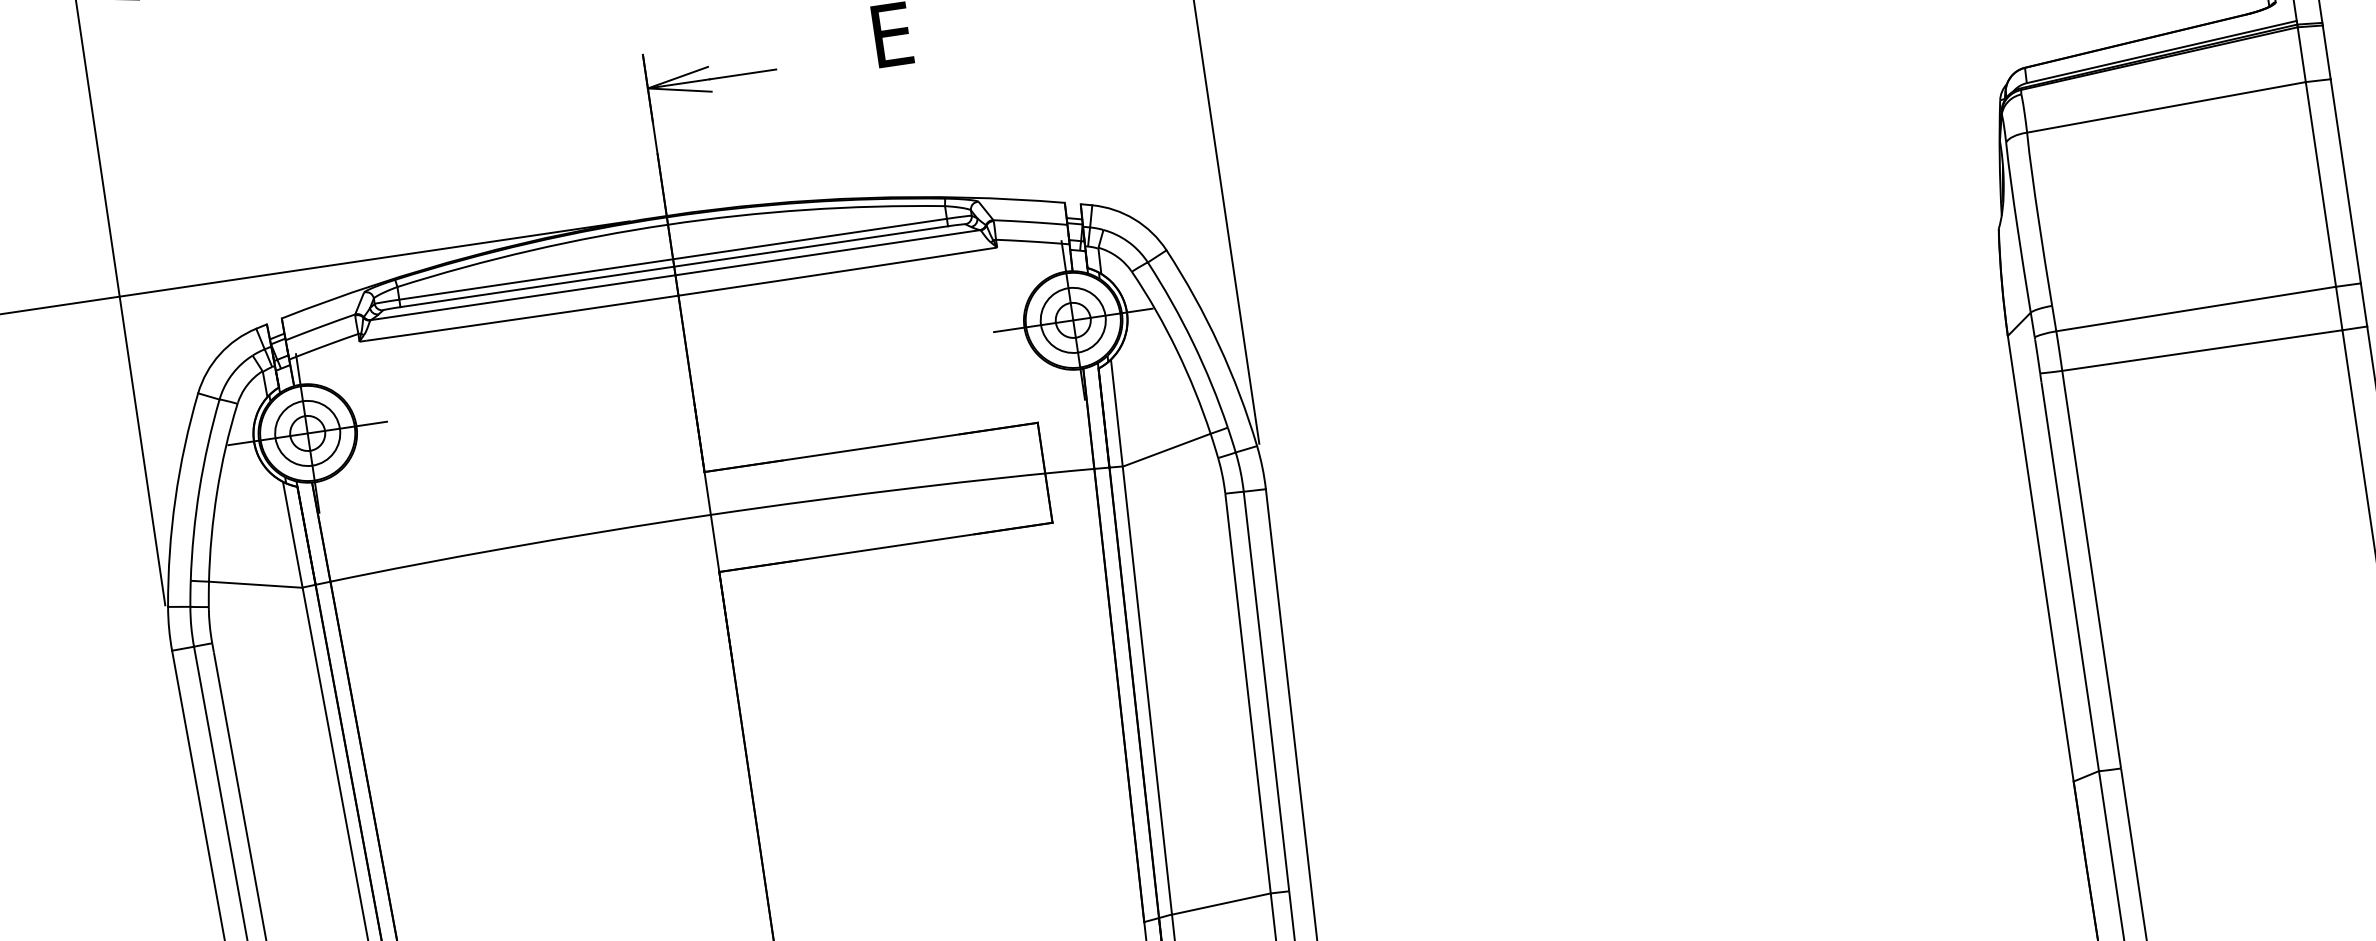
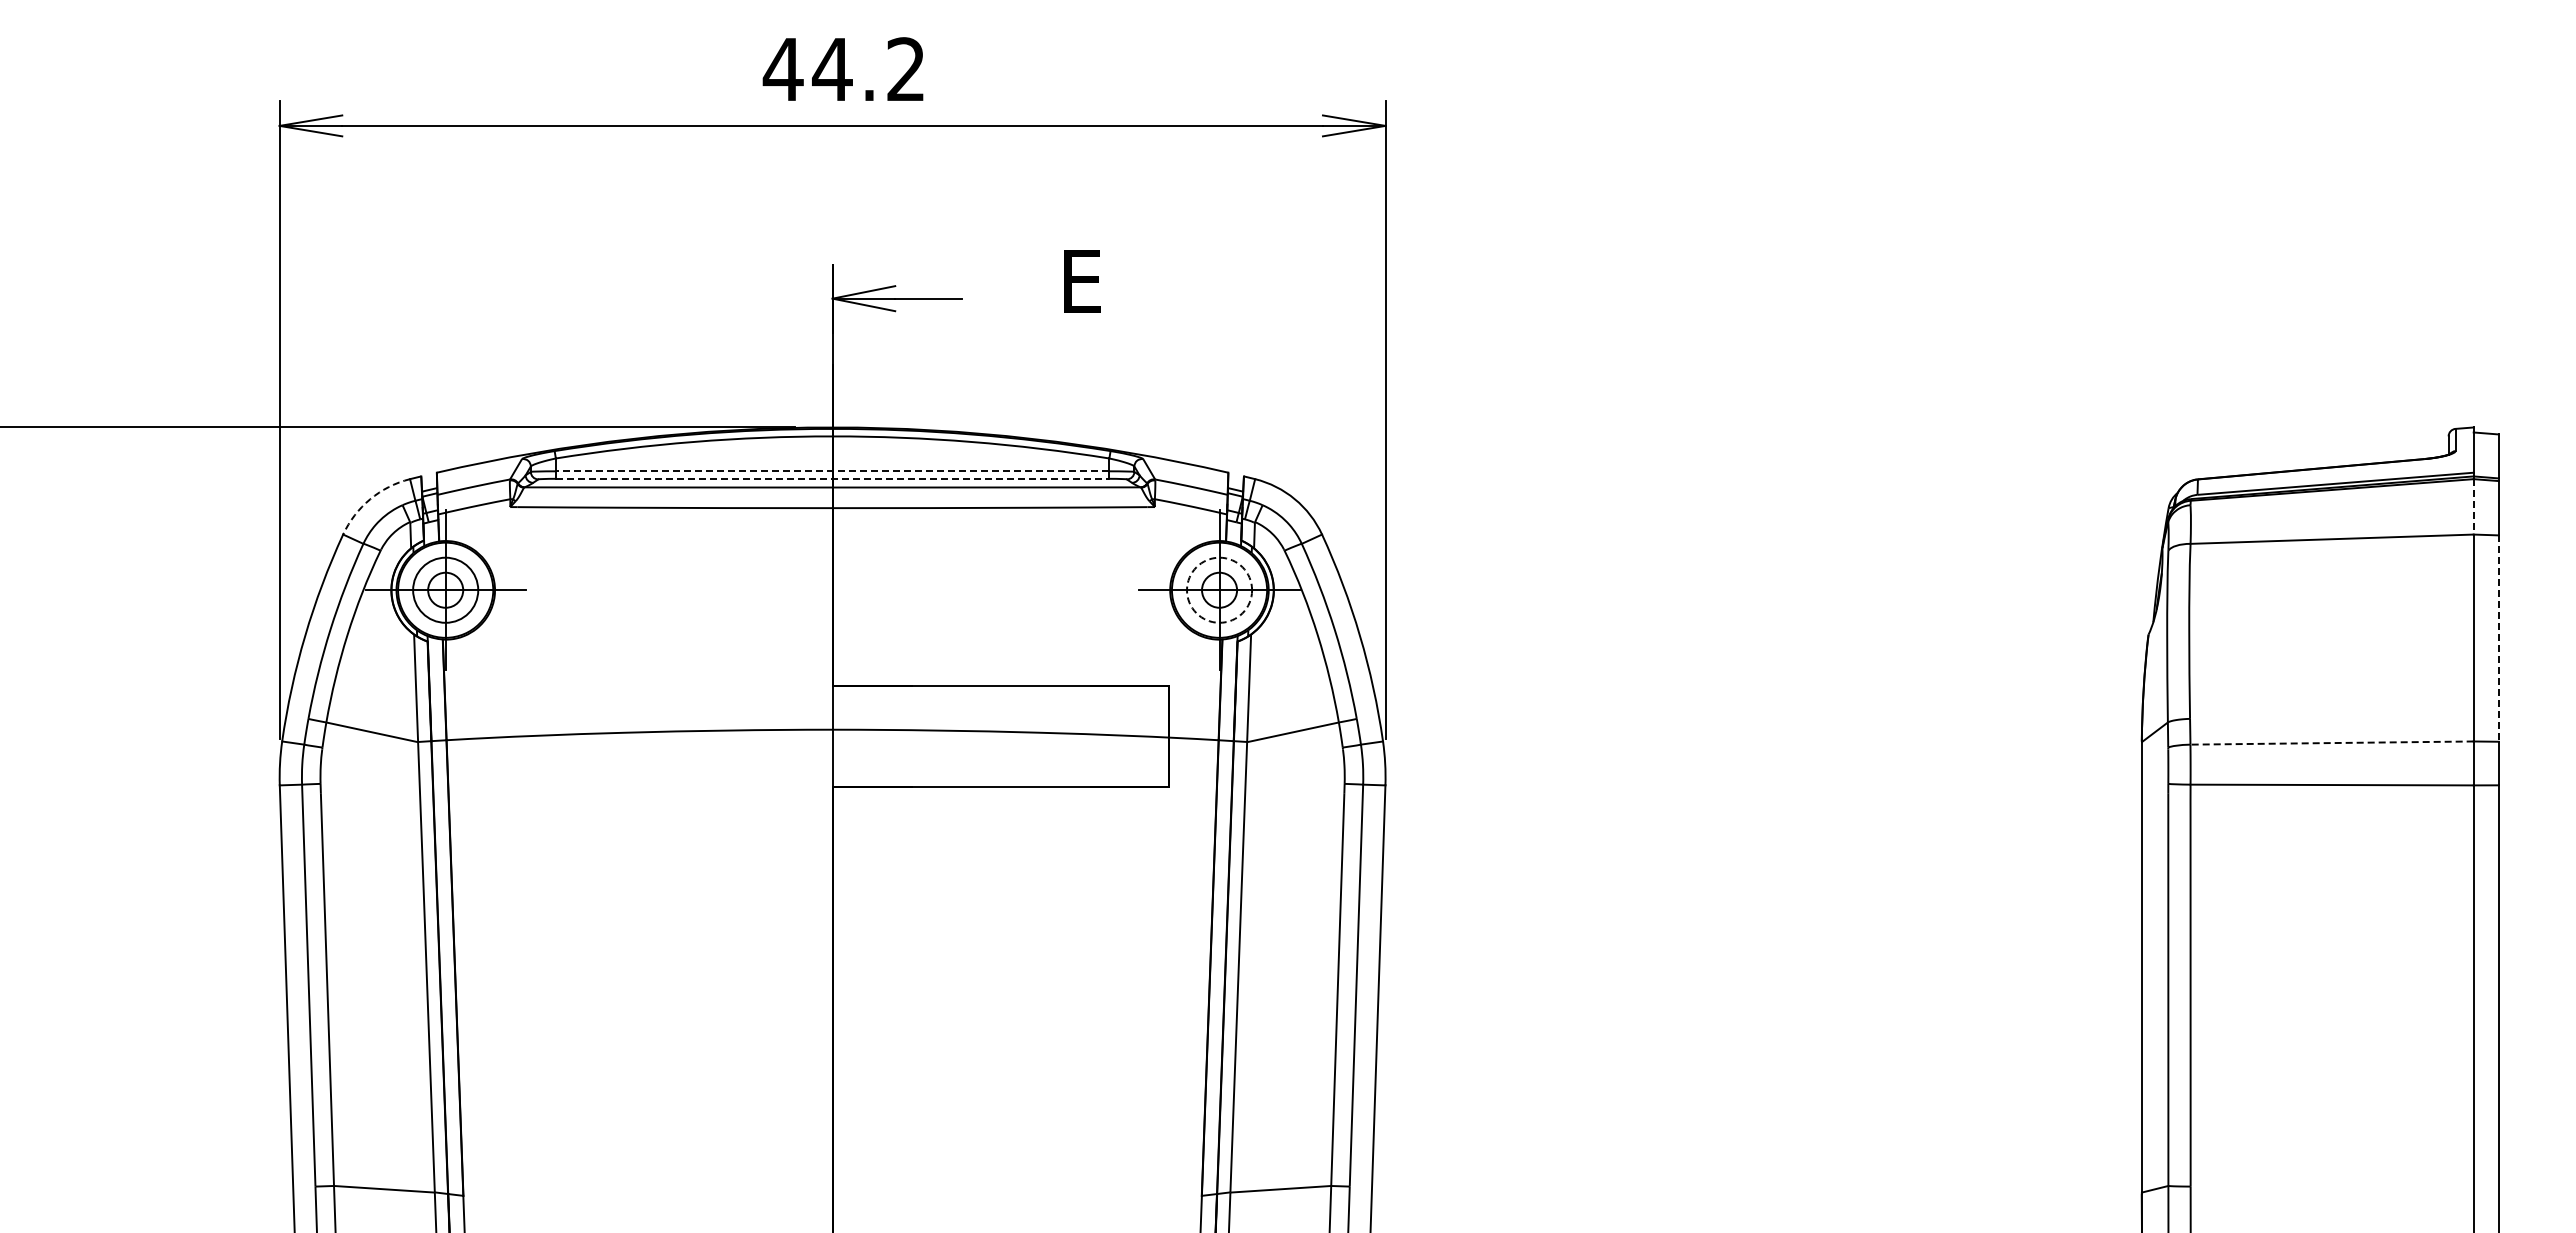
line: (2301, 54) -> (2473, 506), solid -> dashed
line: (2345, 182) -> (2498, 639), solid -> dashed
line: (673, 259) -> (832, 471), solid -> dashed
line: (674, 266) -> (832, 478), solid -> dashed
line: (2196, 309) -> (2332, 743), solid -> dashed
circle: (1073, 319) -> (1219, 589), solid -> dashed
arc: (220, 354) -> (370, 499), solid -> dashed

